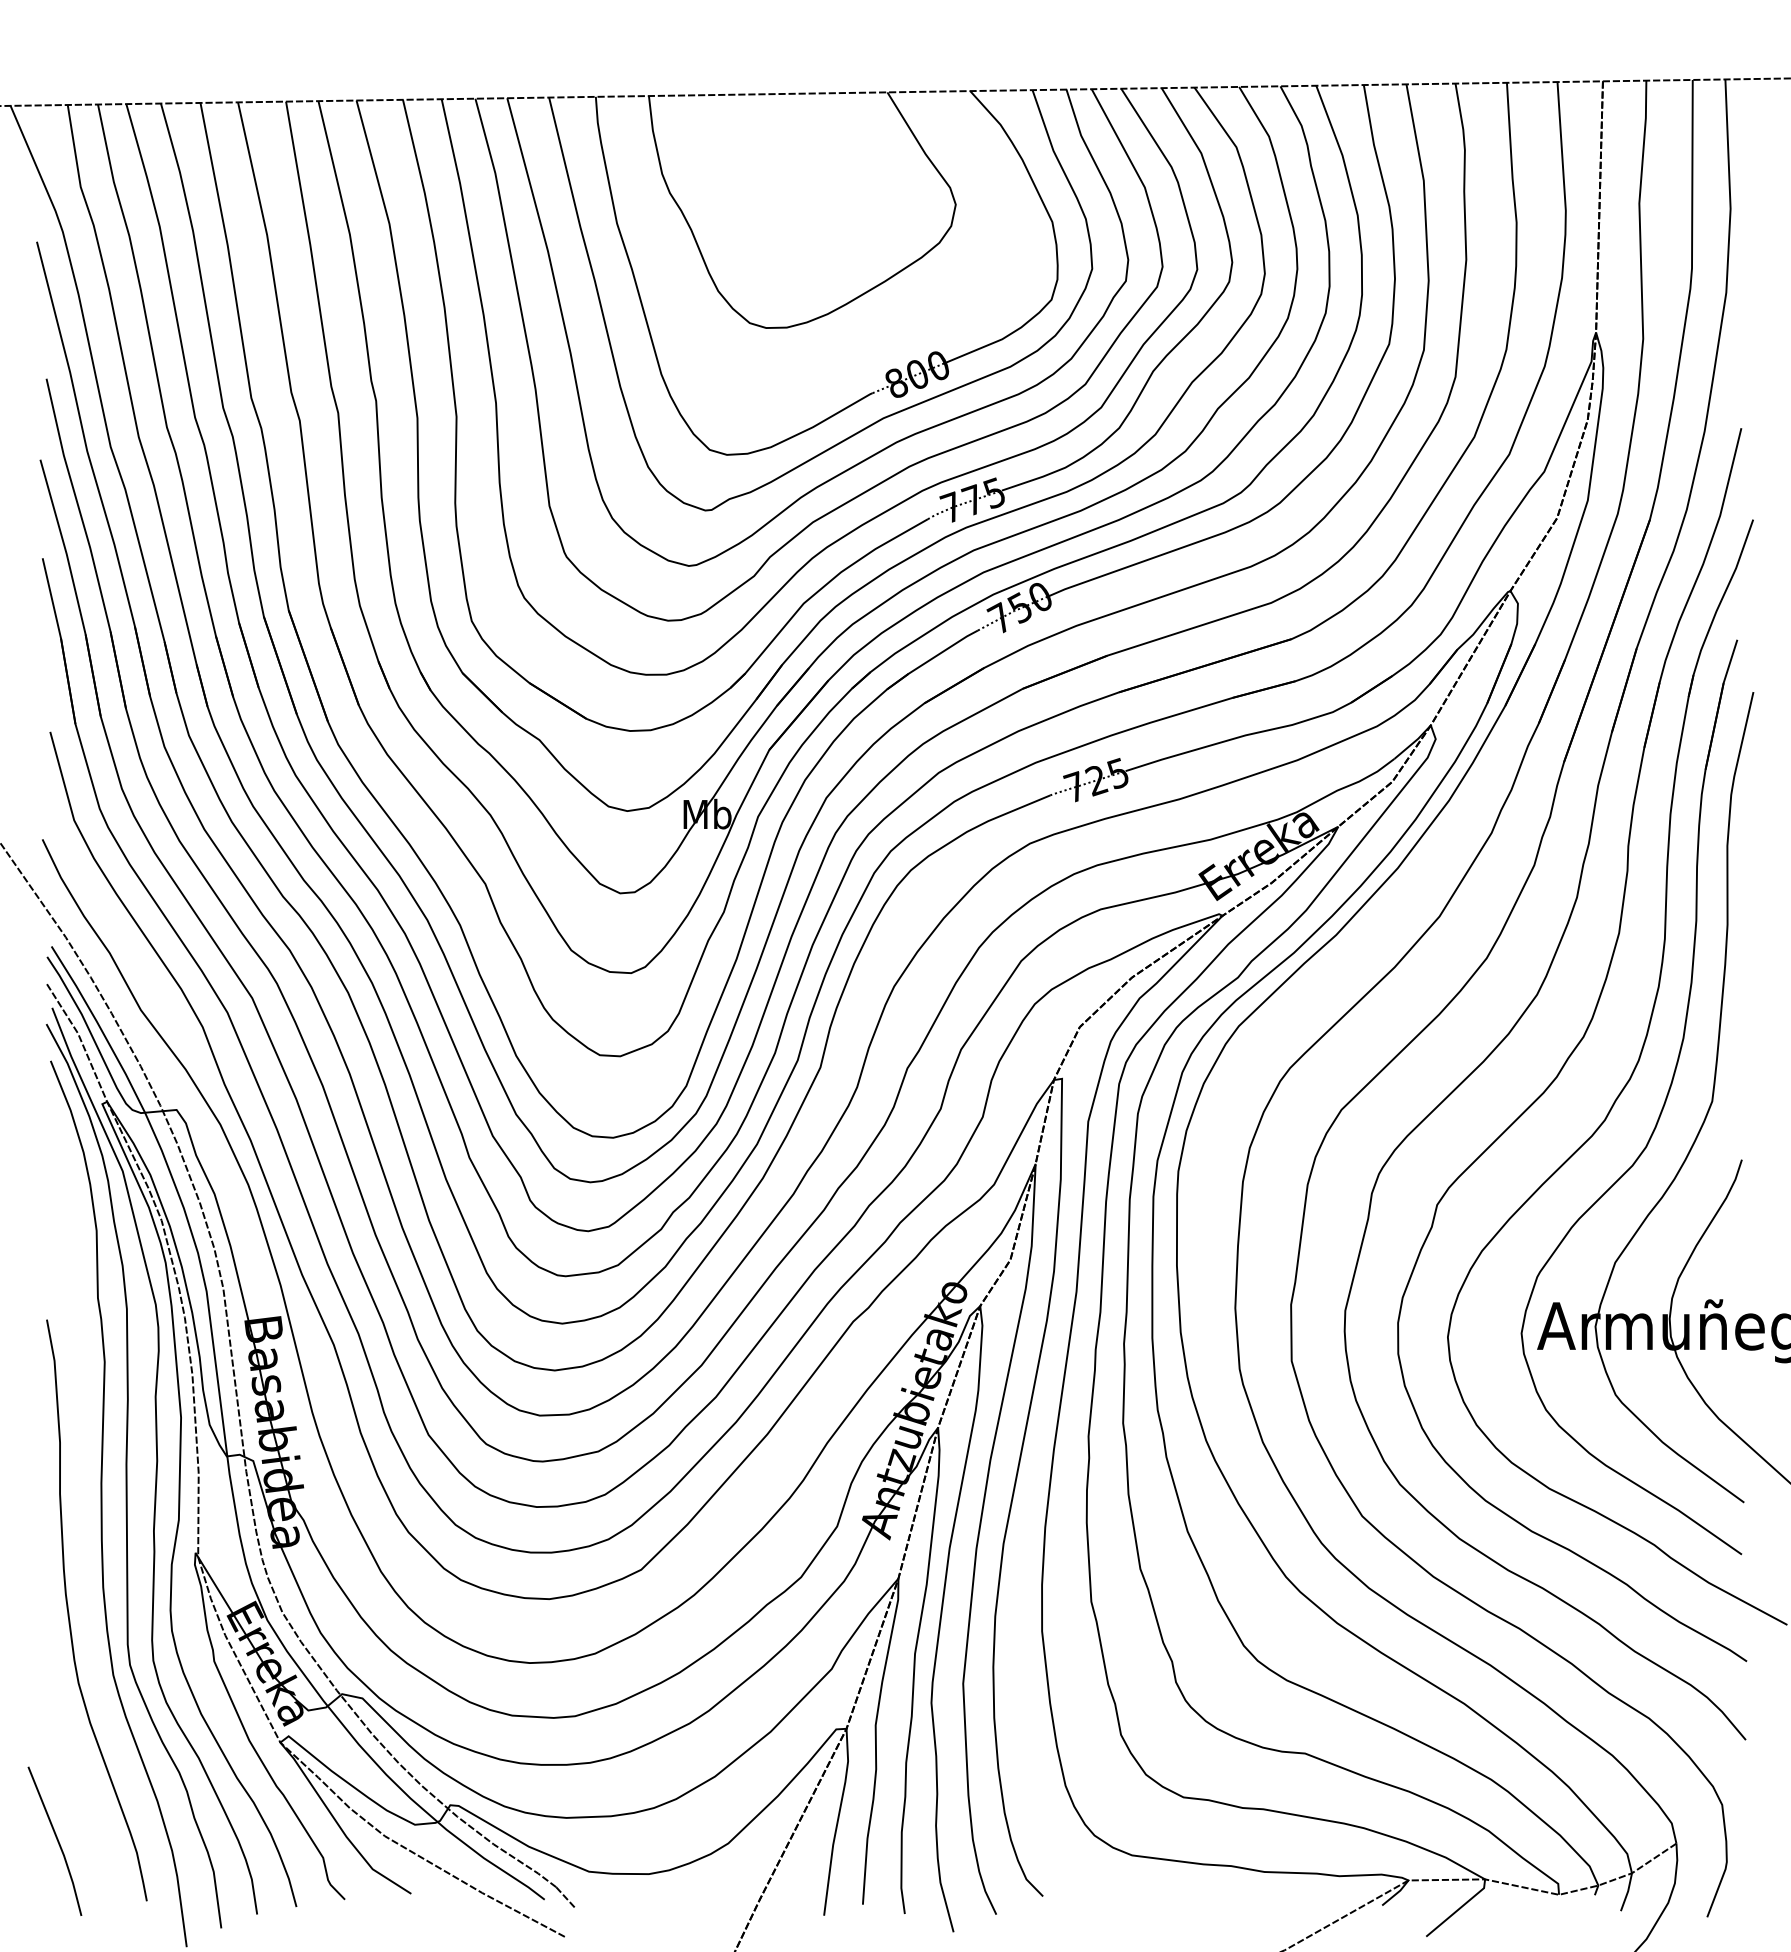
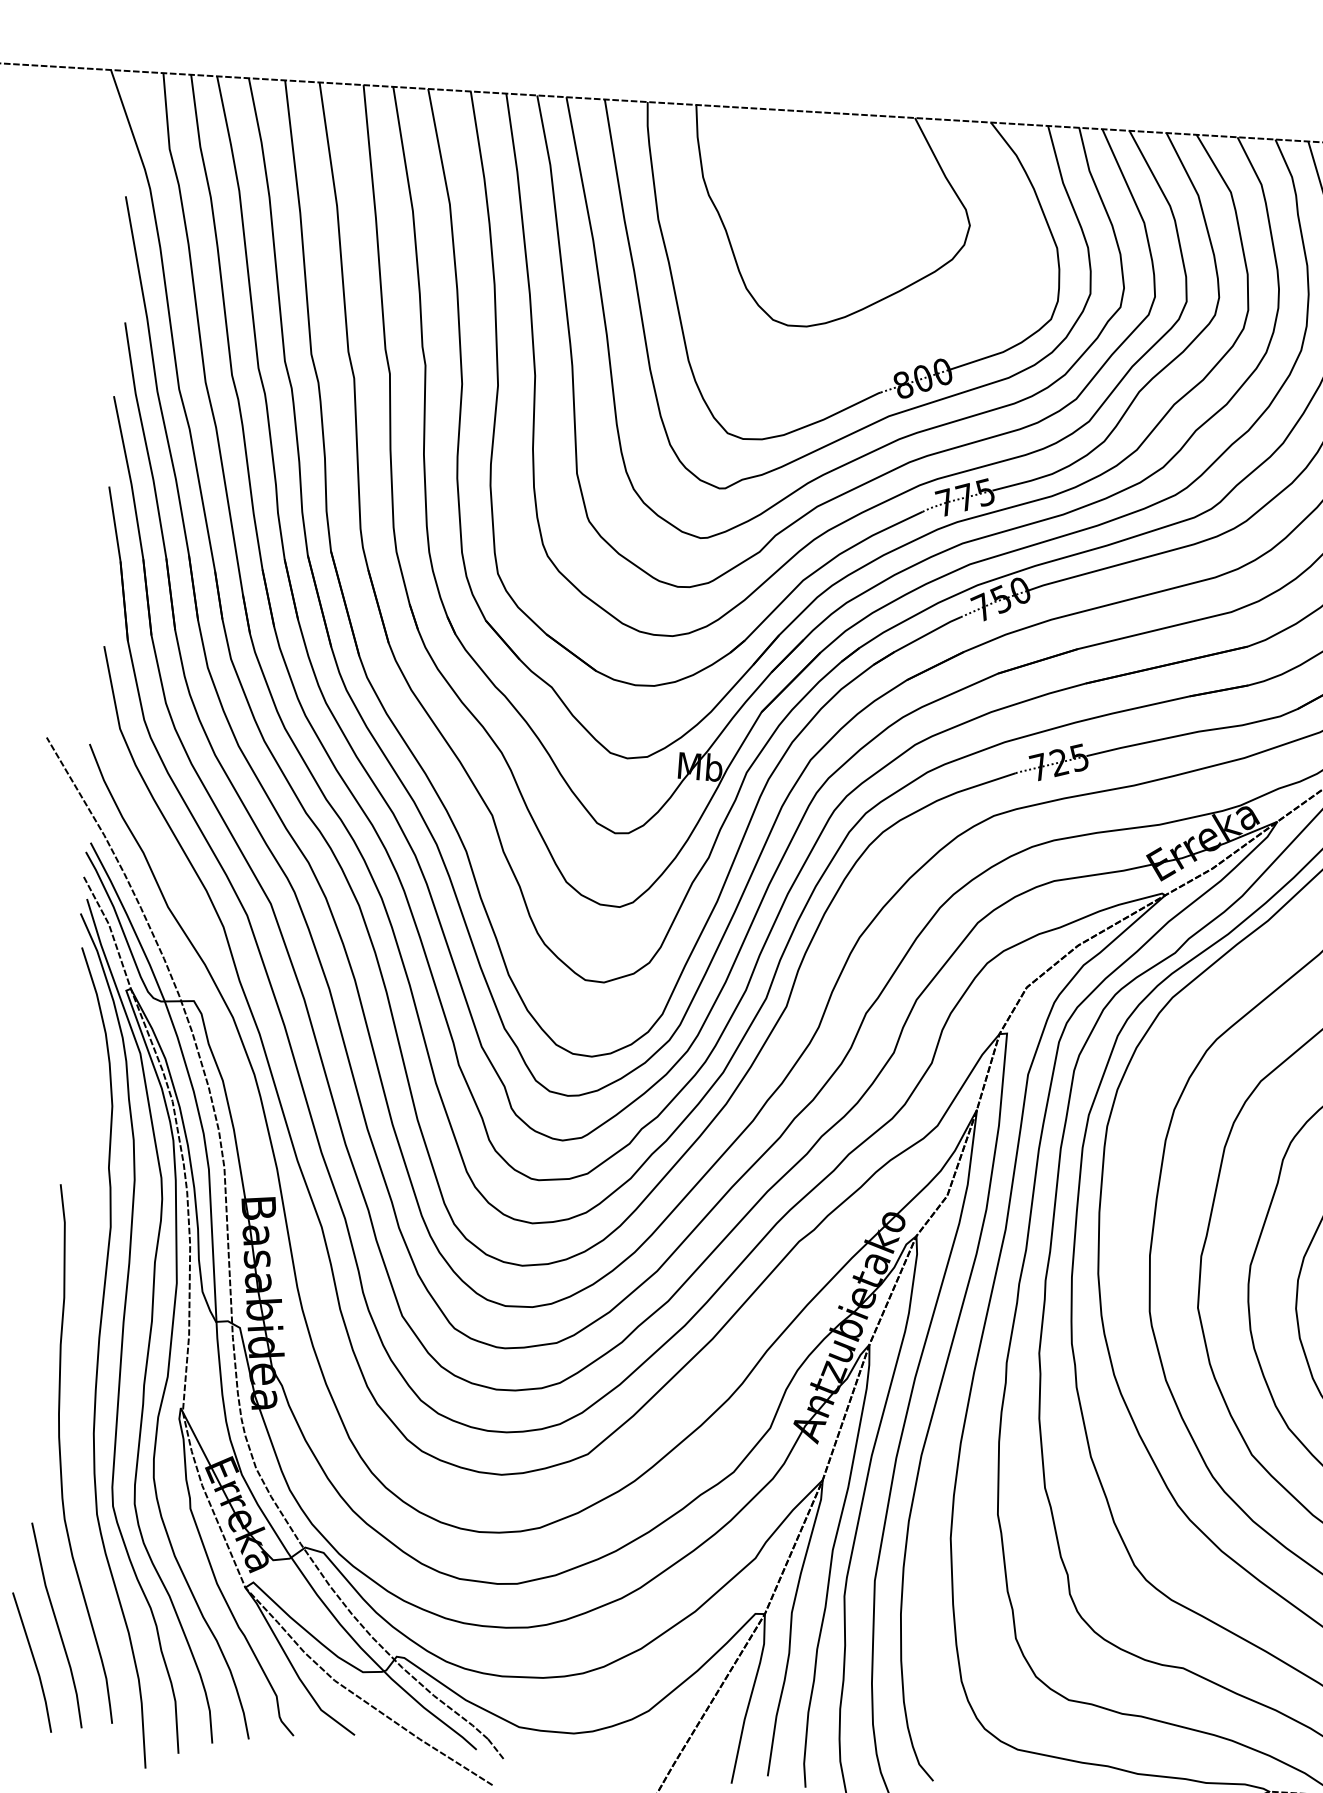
line: (78, 1798) -> (56, 1624), added

